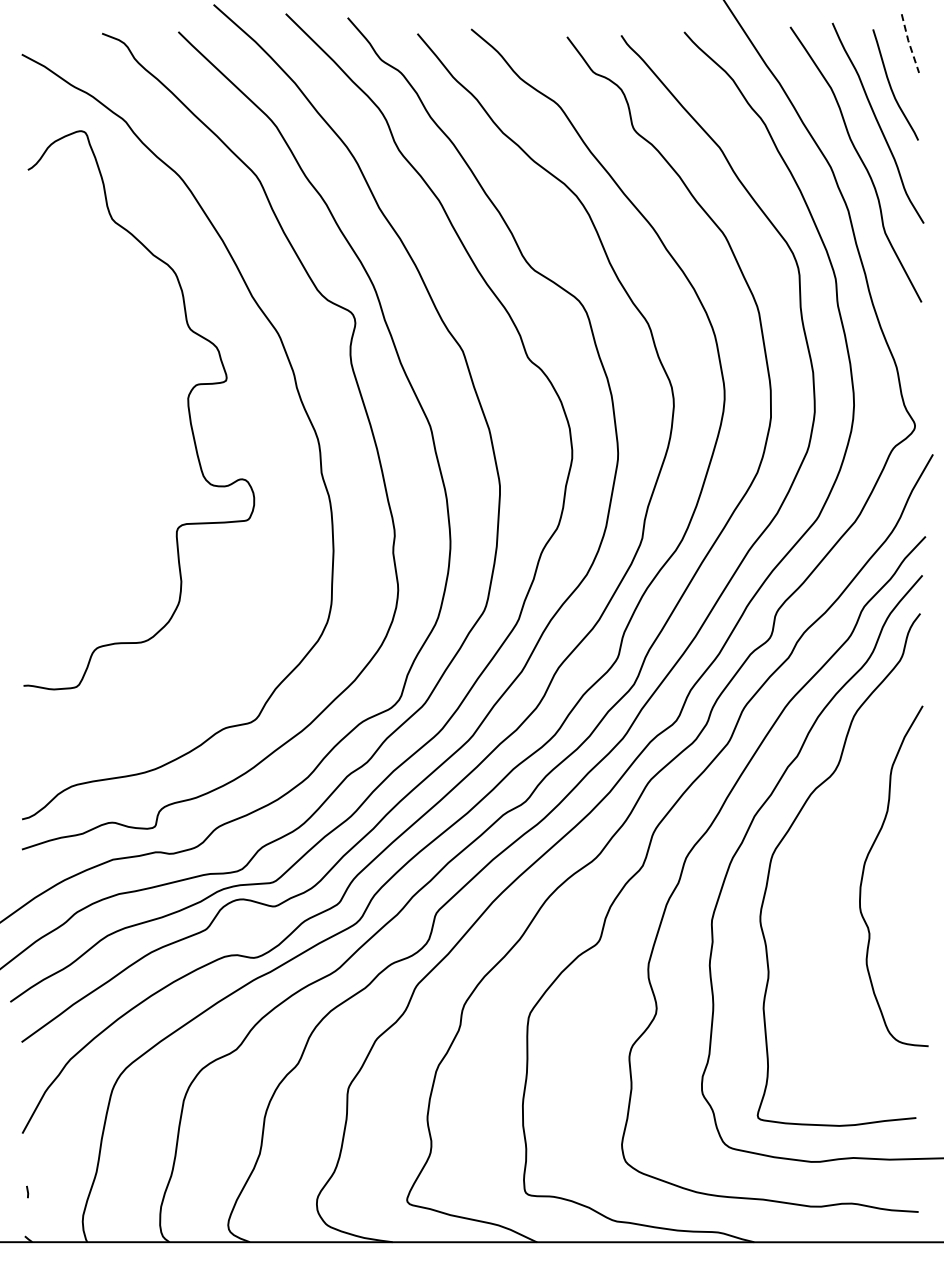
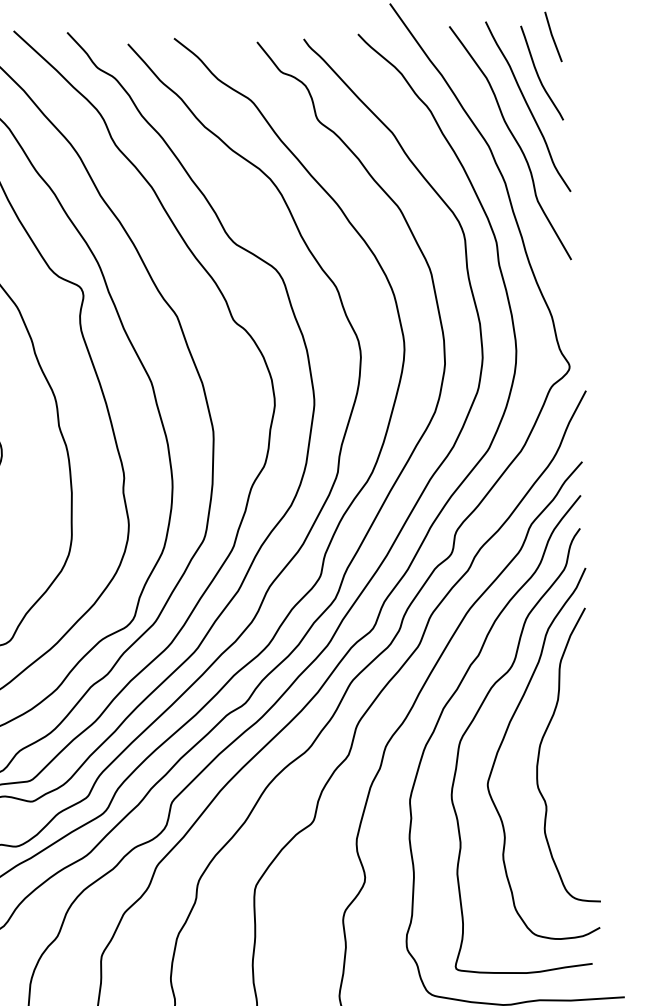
line: (909, 43) -> (552, 36), dashed -> solid
curve: (823, 854) -> (504, 739), added

